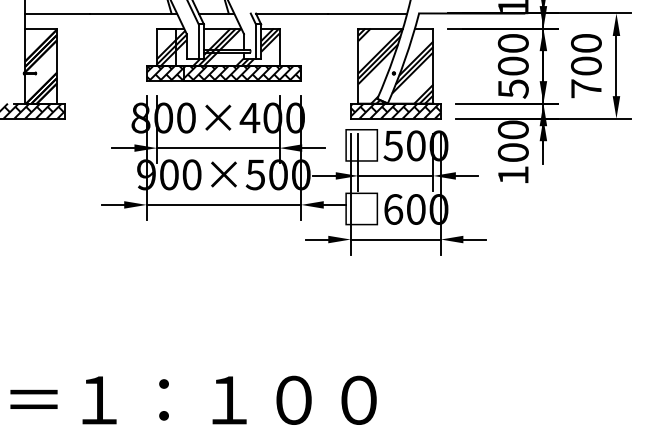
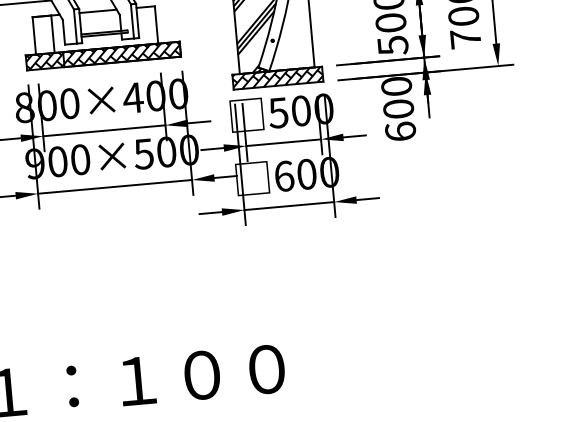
hatch: (217, 47) -> (94, 30), removed
hatch: (412, 72) -> (291, 38), removed
text: (512, 174) -> (399, 130), 100 -> 600

